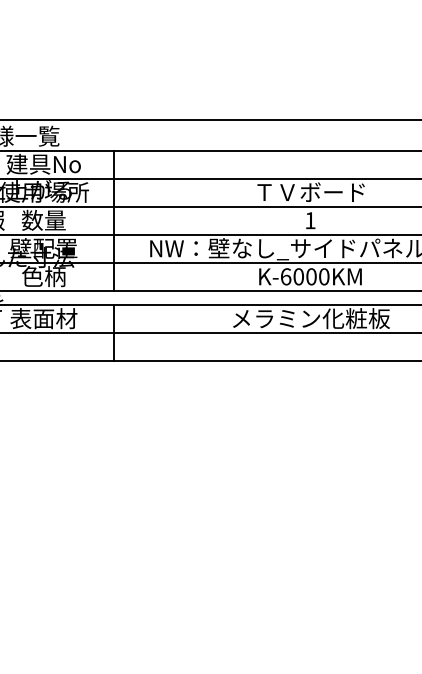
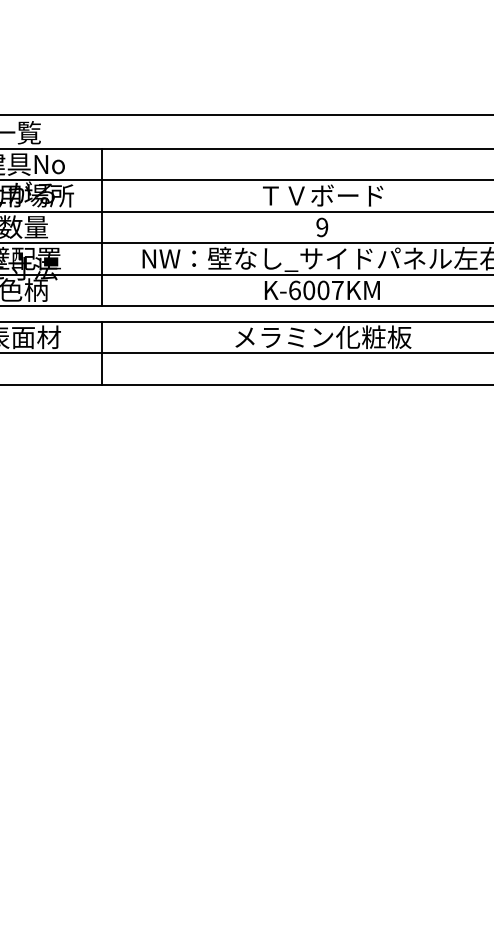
text: (310, 220) -> (322, 227), 1 -> 9
text: (323, 276) -> (337, 290), K-6000KM -> K-6007KM

